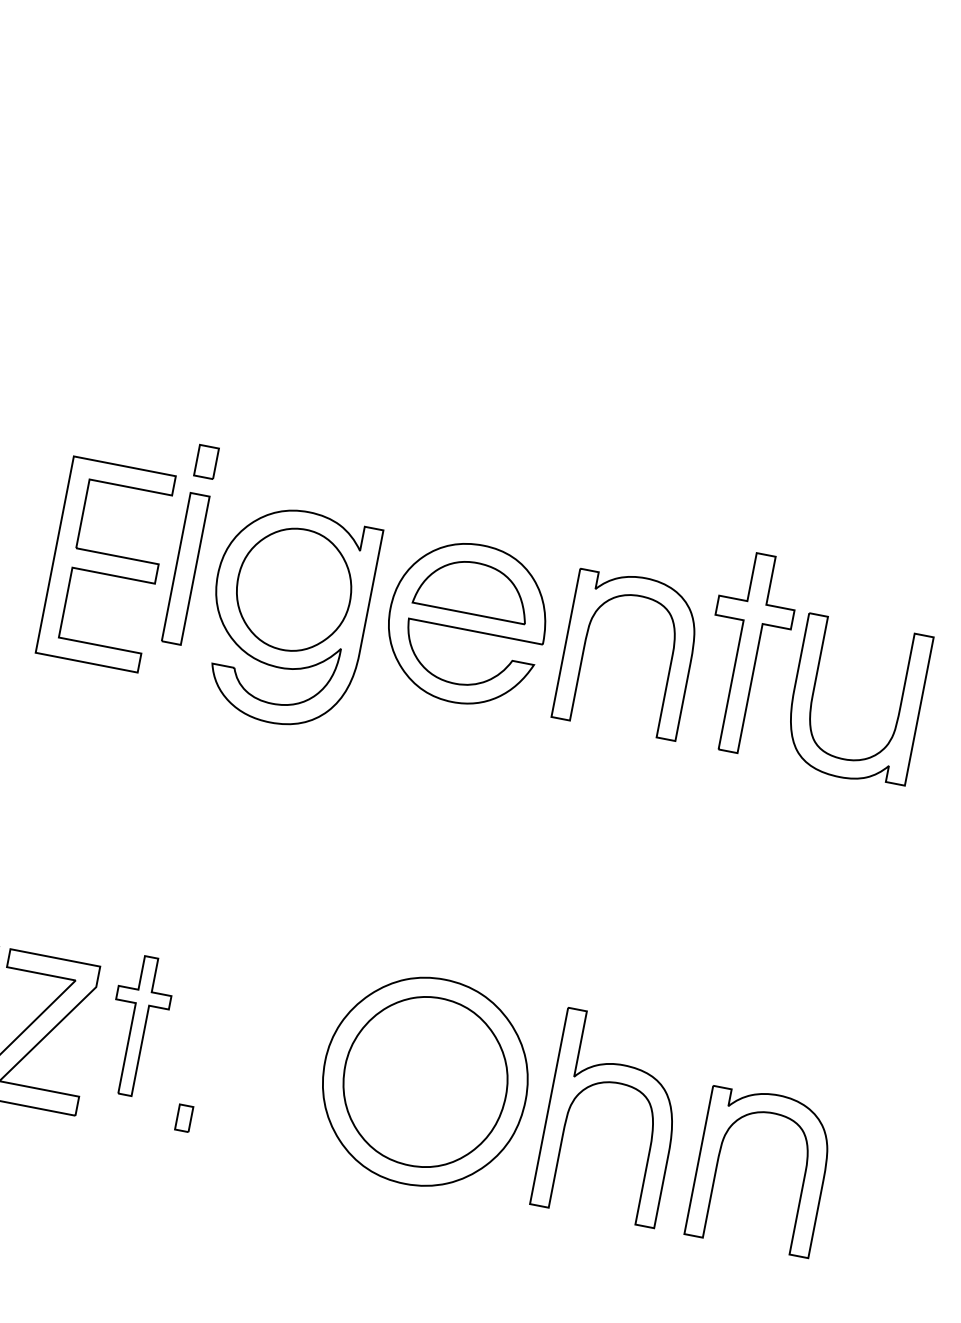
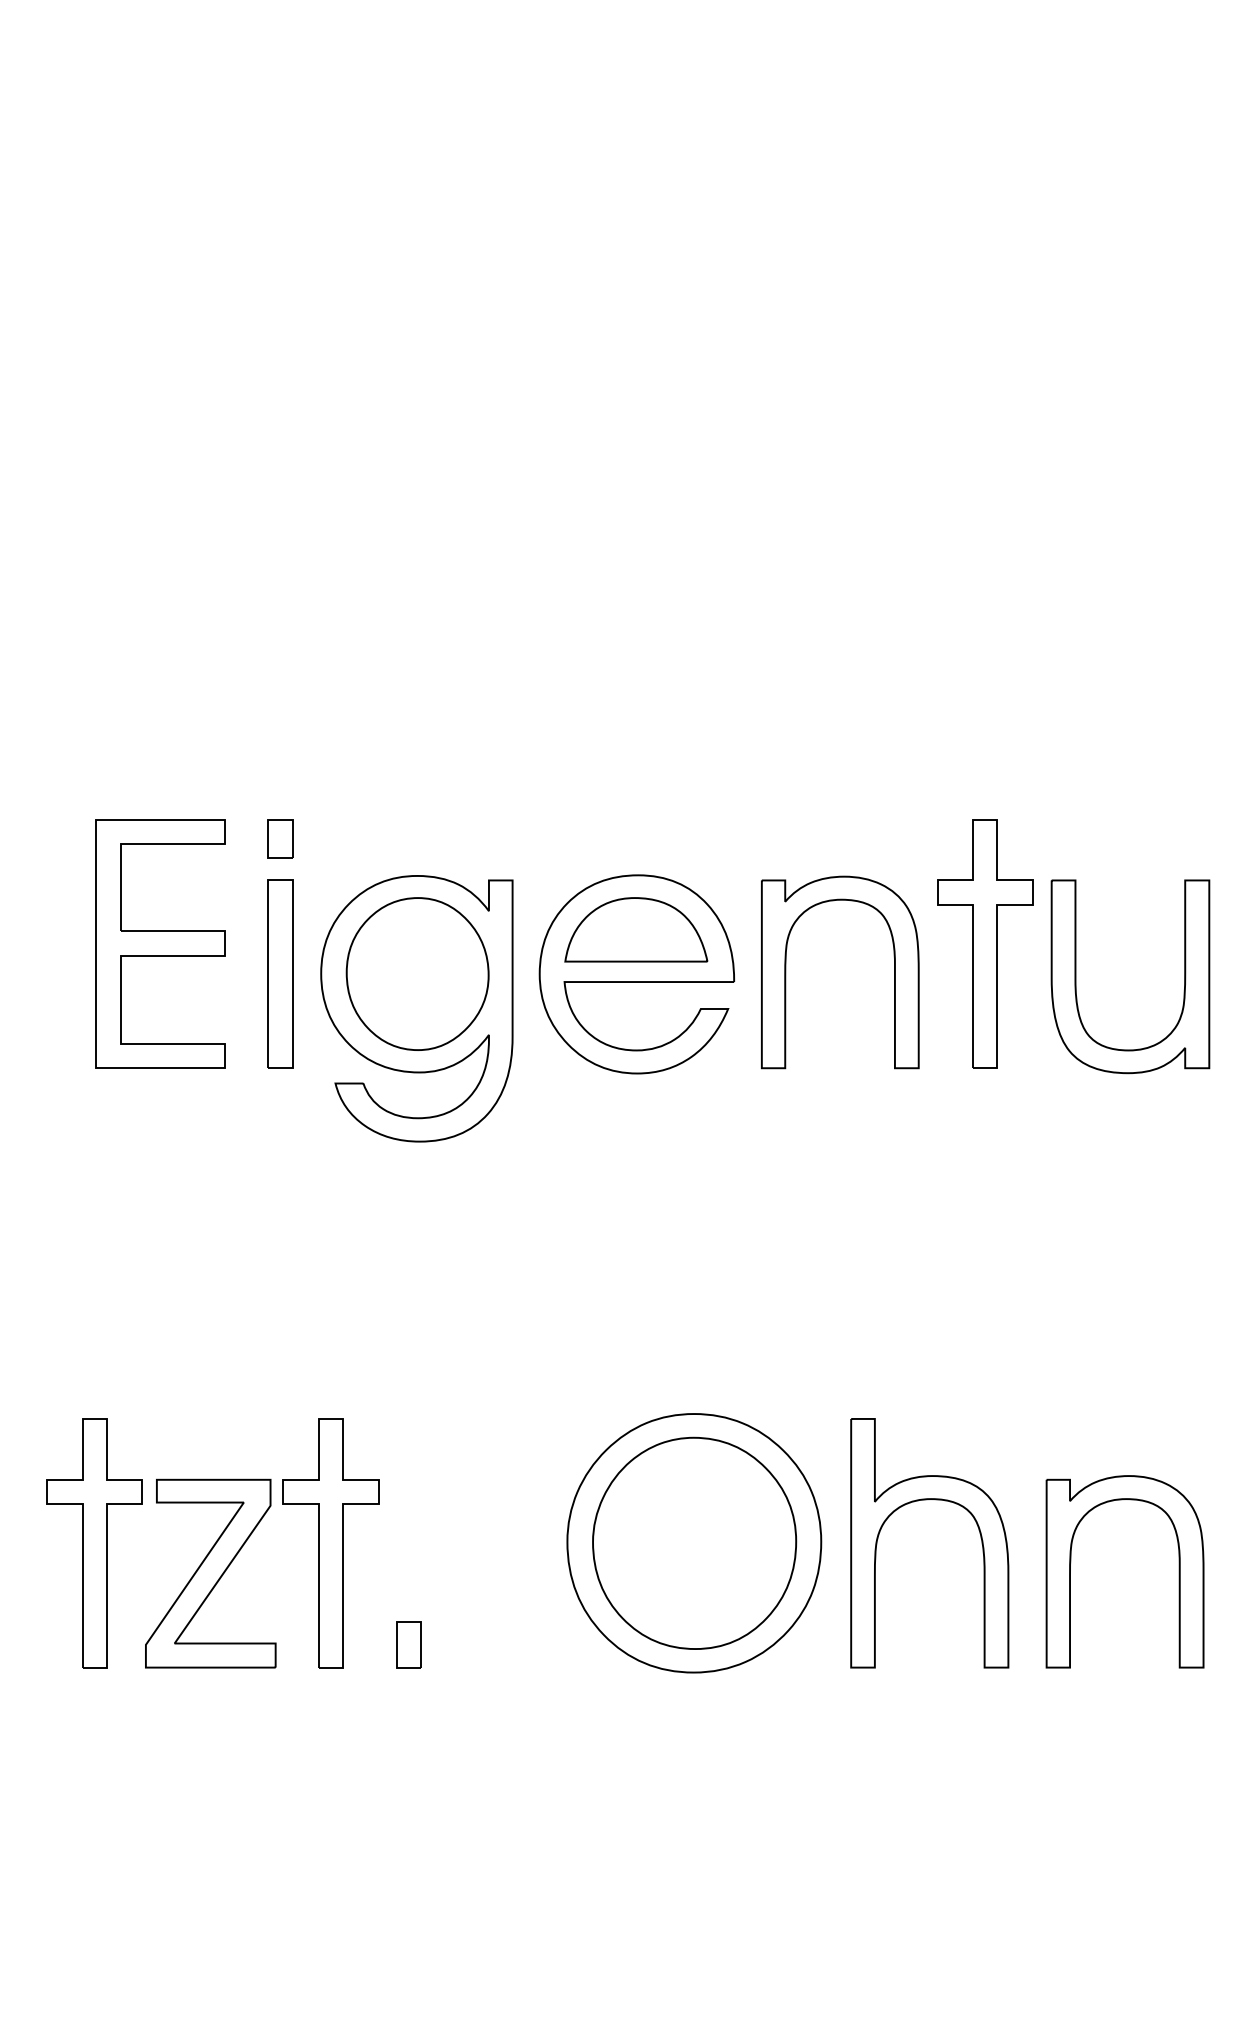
part: (105, 564) -> (160, 943), moved
part: (137, 1026) -> (330, 1543), size x1.43
part: (183, 1117) -> (408, 1644), size x1.43

